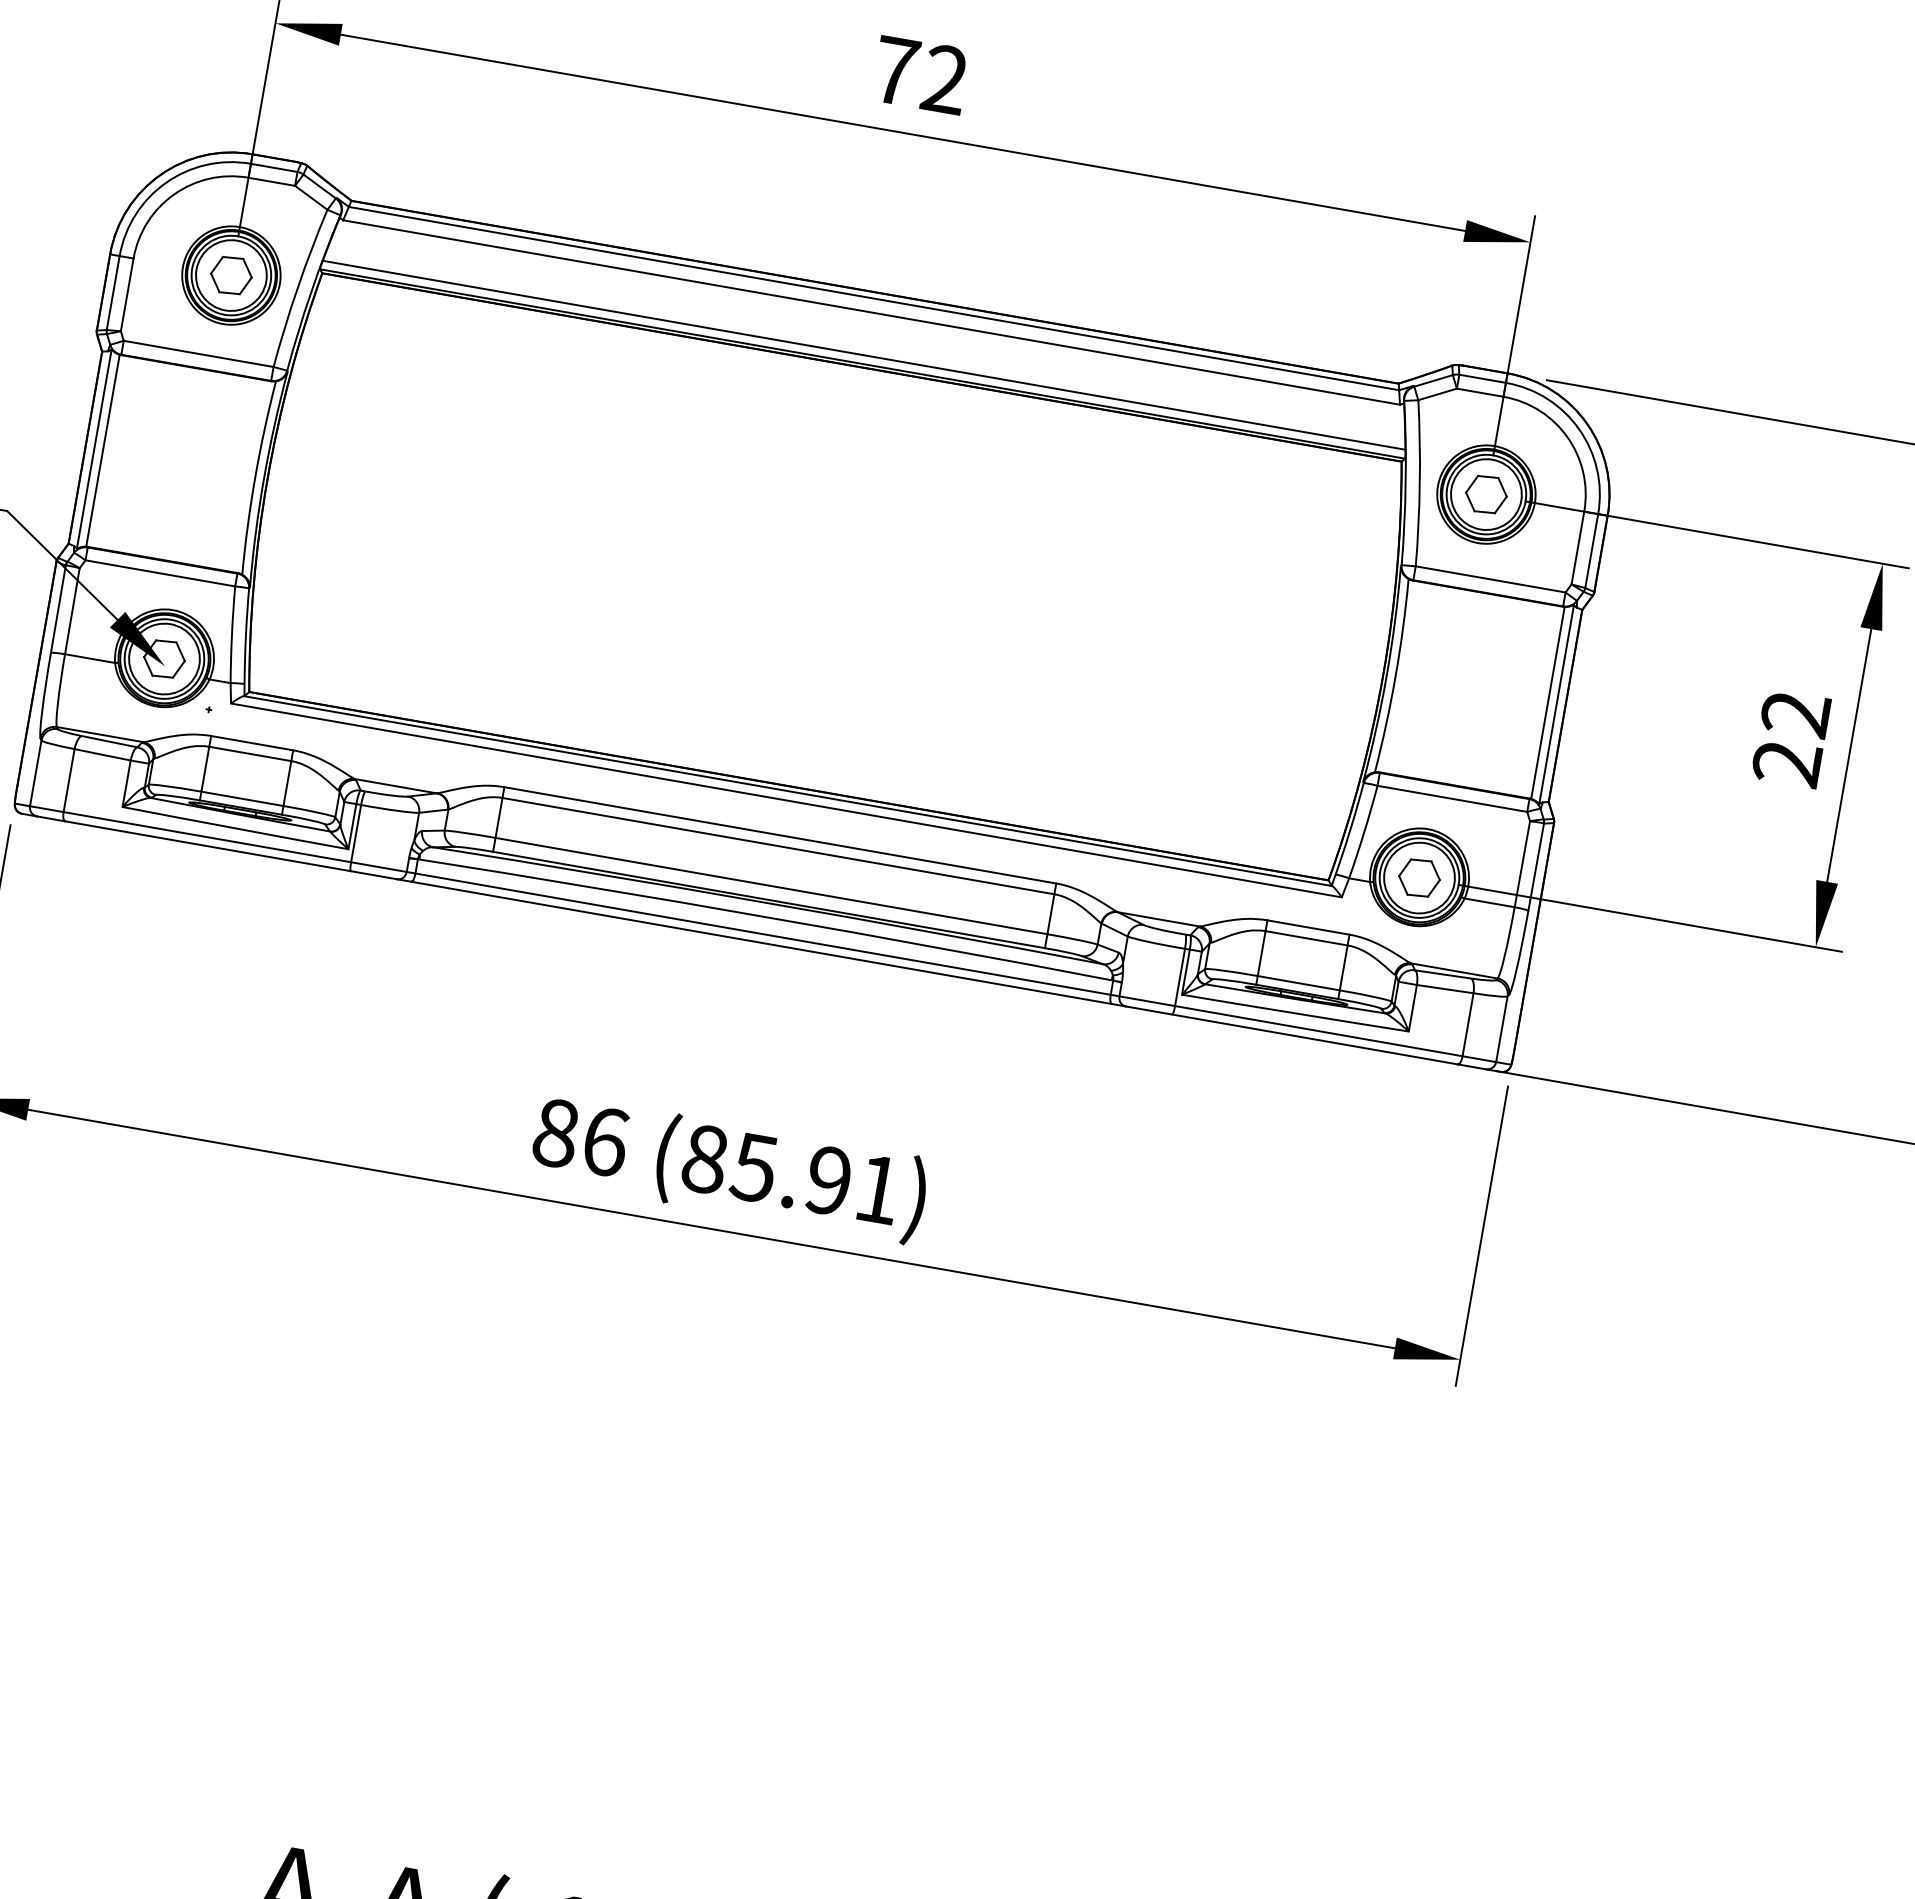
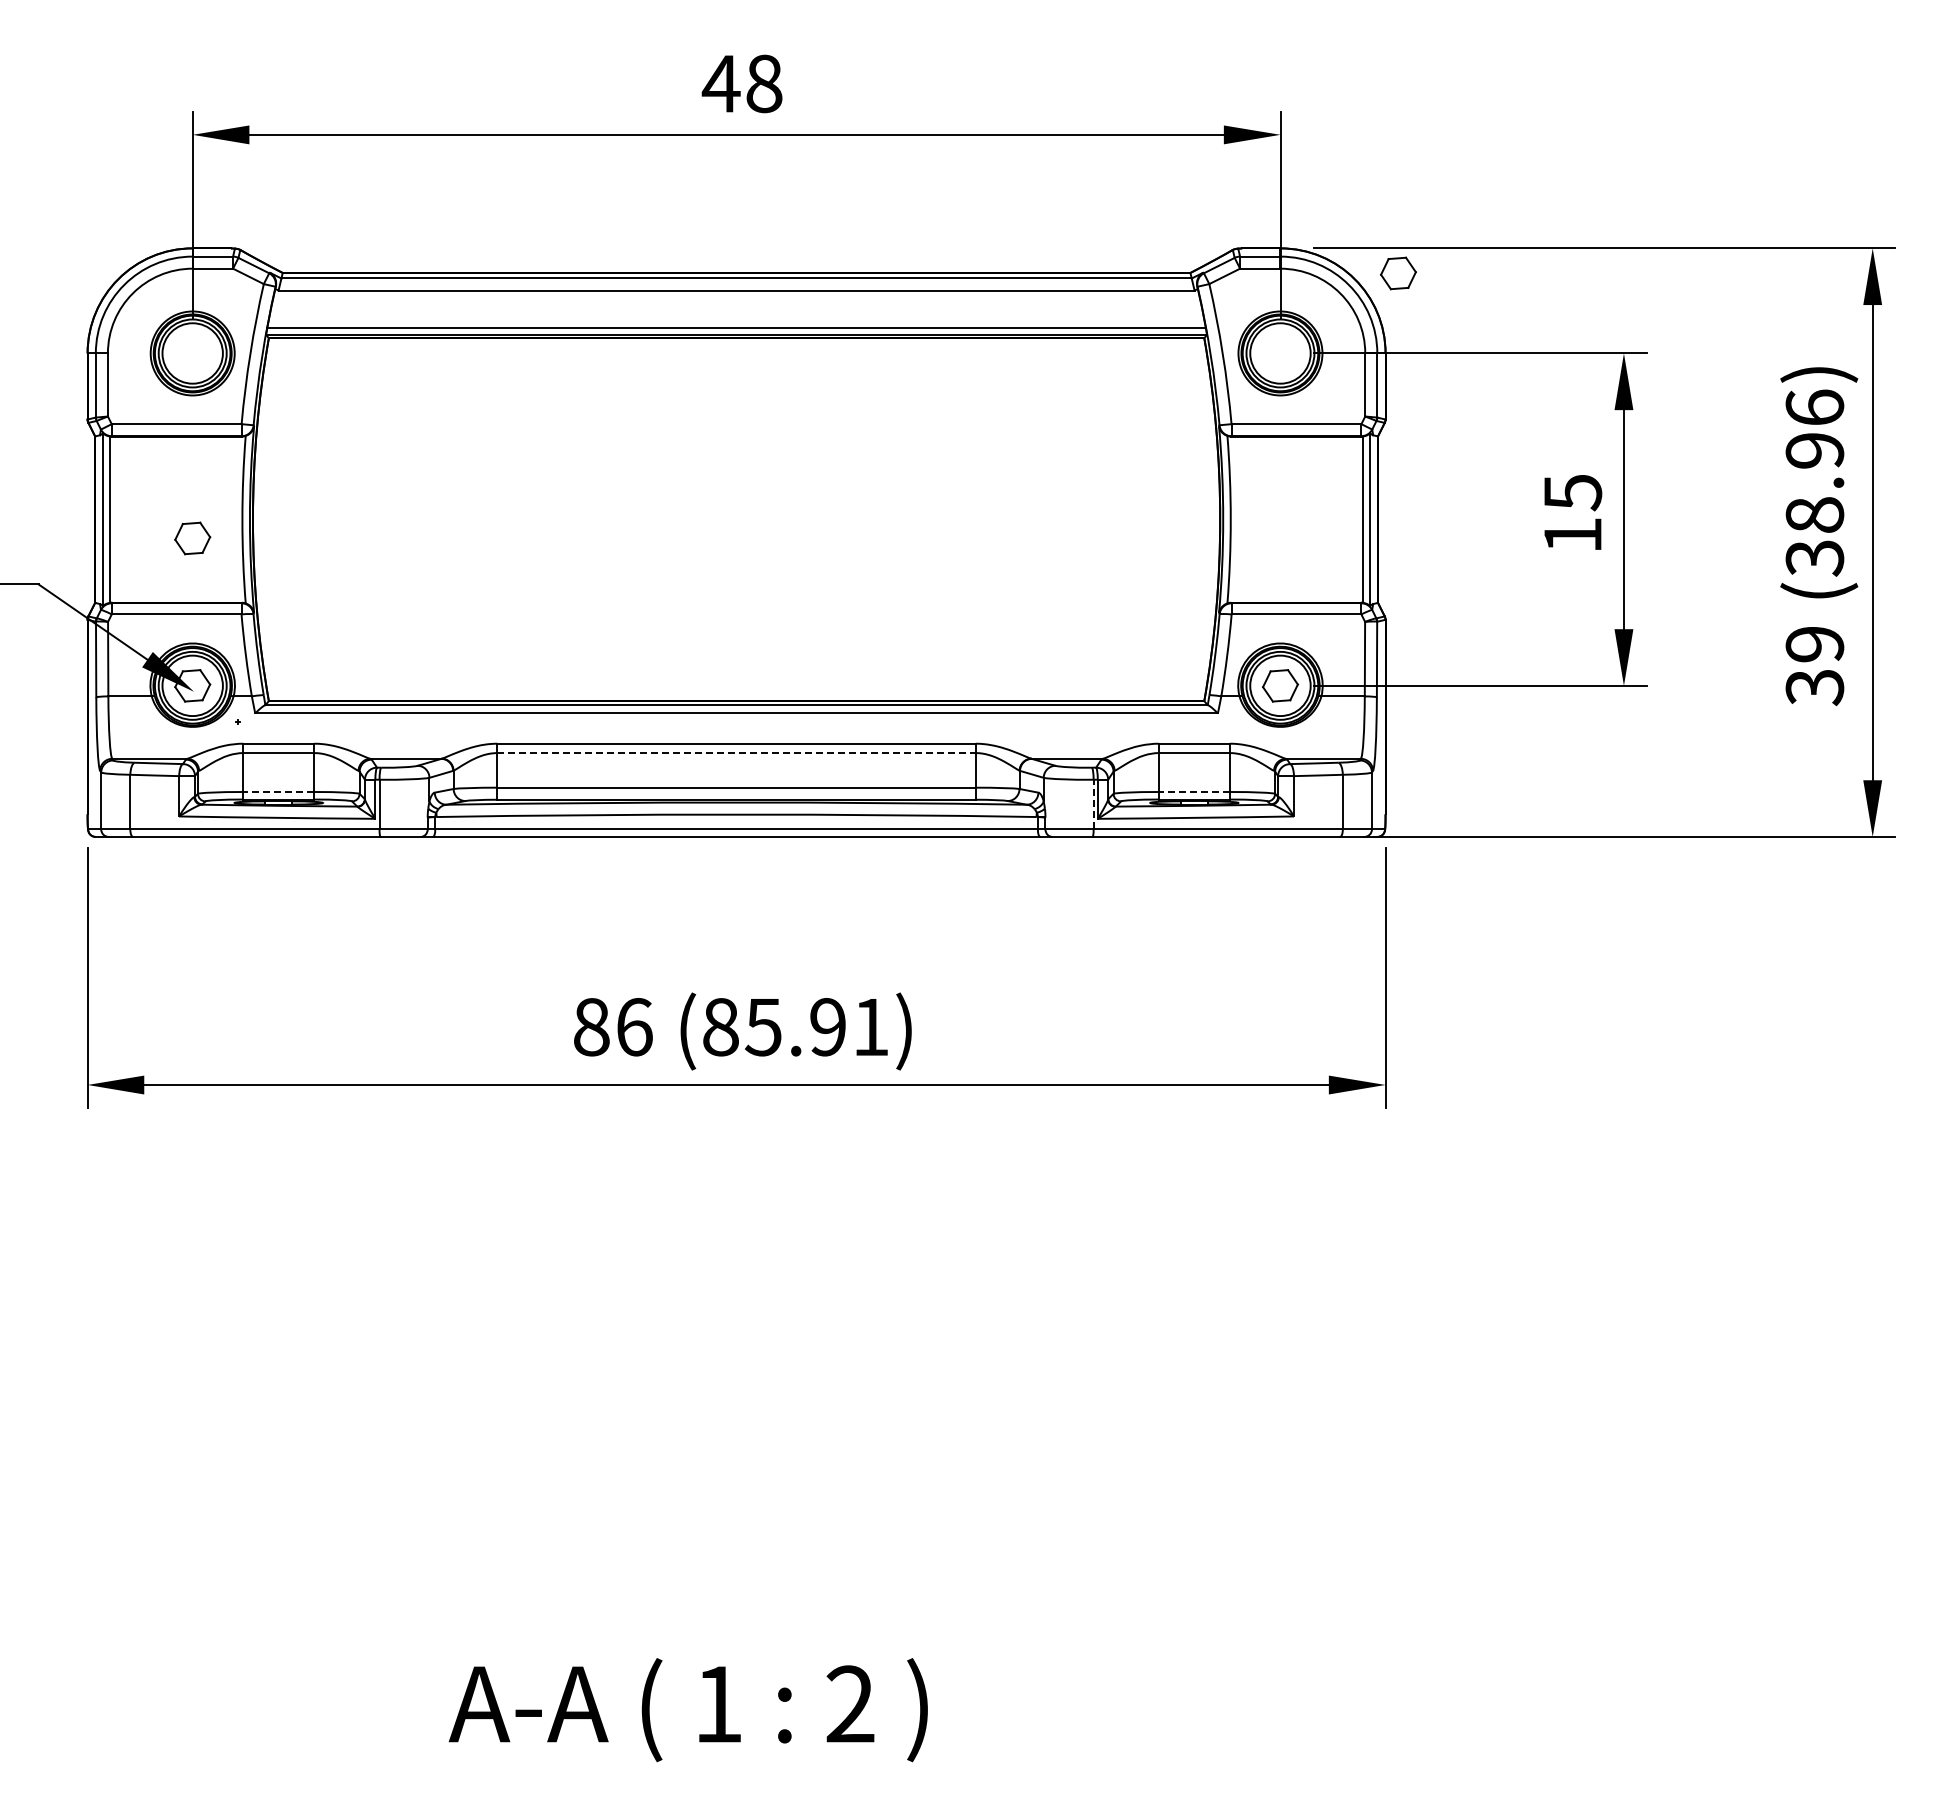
text: (918, 74) -> (741, 83), 72 -> 48
part: (231, 275) -> (192, 538), moved
part: (1486, 494) -> (1398, 273), moved
text: (1791, 738) -> (1572, 513), 22 -> 15
line: (241, 799) -> (278, 792), solid -> dashed
line: (779, 846) -> (737, 753), solid -> dashed
line: (1179, 977) -> (1093, 804), solid -> dashed
line: (1298, 983) -> (1194, 792), solid -> dashed

